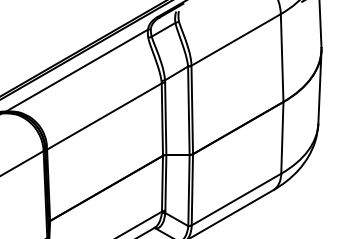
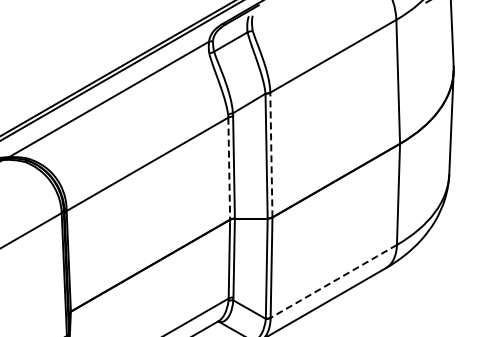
line: (192, 109) -> (271, 154), solid -> dashed
line: (162, 120) -> (229, 169), solid -> dashed
line: (236, 199) -> (333, 281), solid -> dashed

